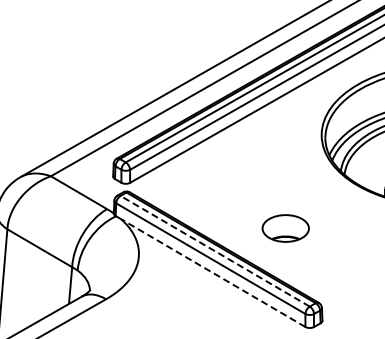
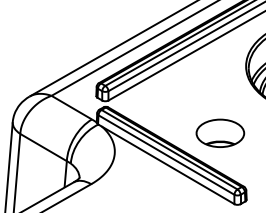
part: (285, 228) -> (220, 133), size x1.43
line: (215, 251) -> (169, 149), dashed -> solid
line: (213, 273) -> (168, 165), dashed -> solid

